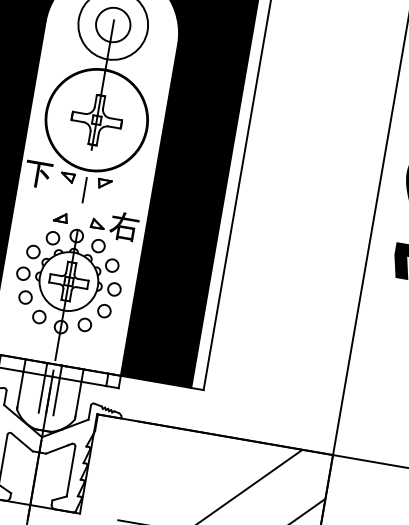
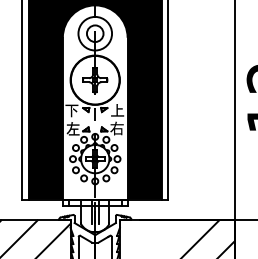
fill: (131, 189) -> (117, 110), added
fill: (33, 210) -> (72, 128), added

